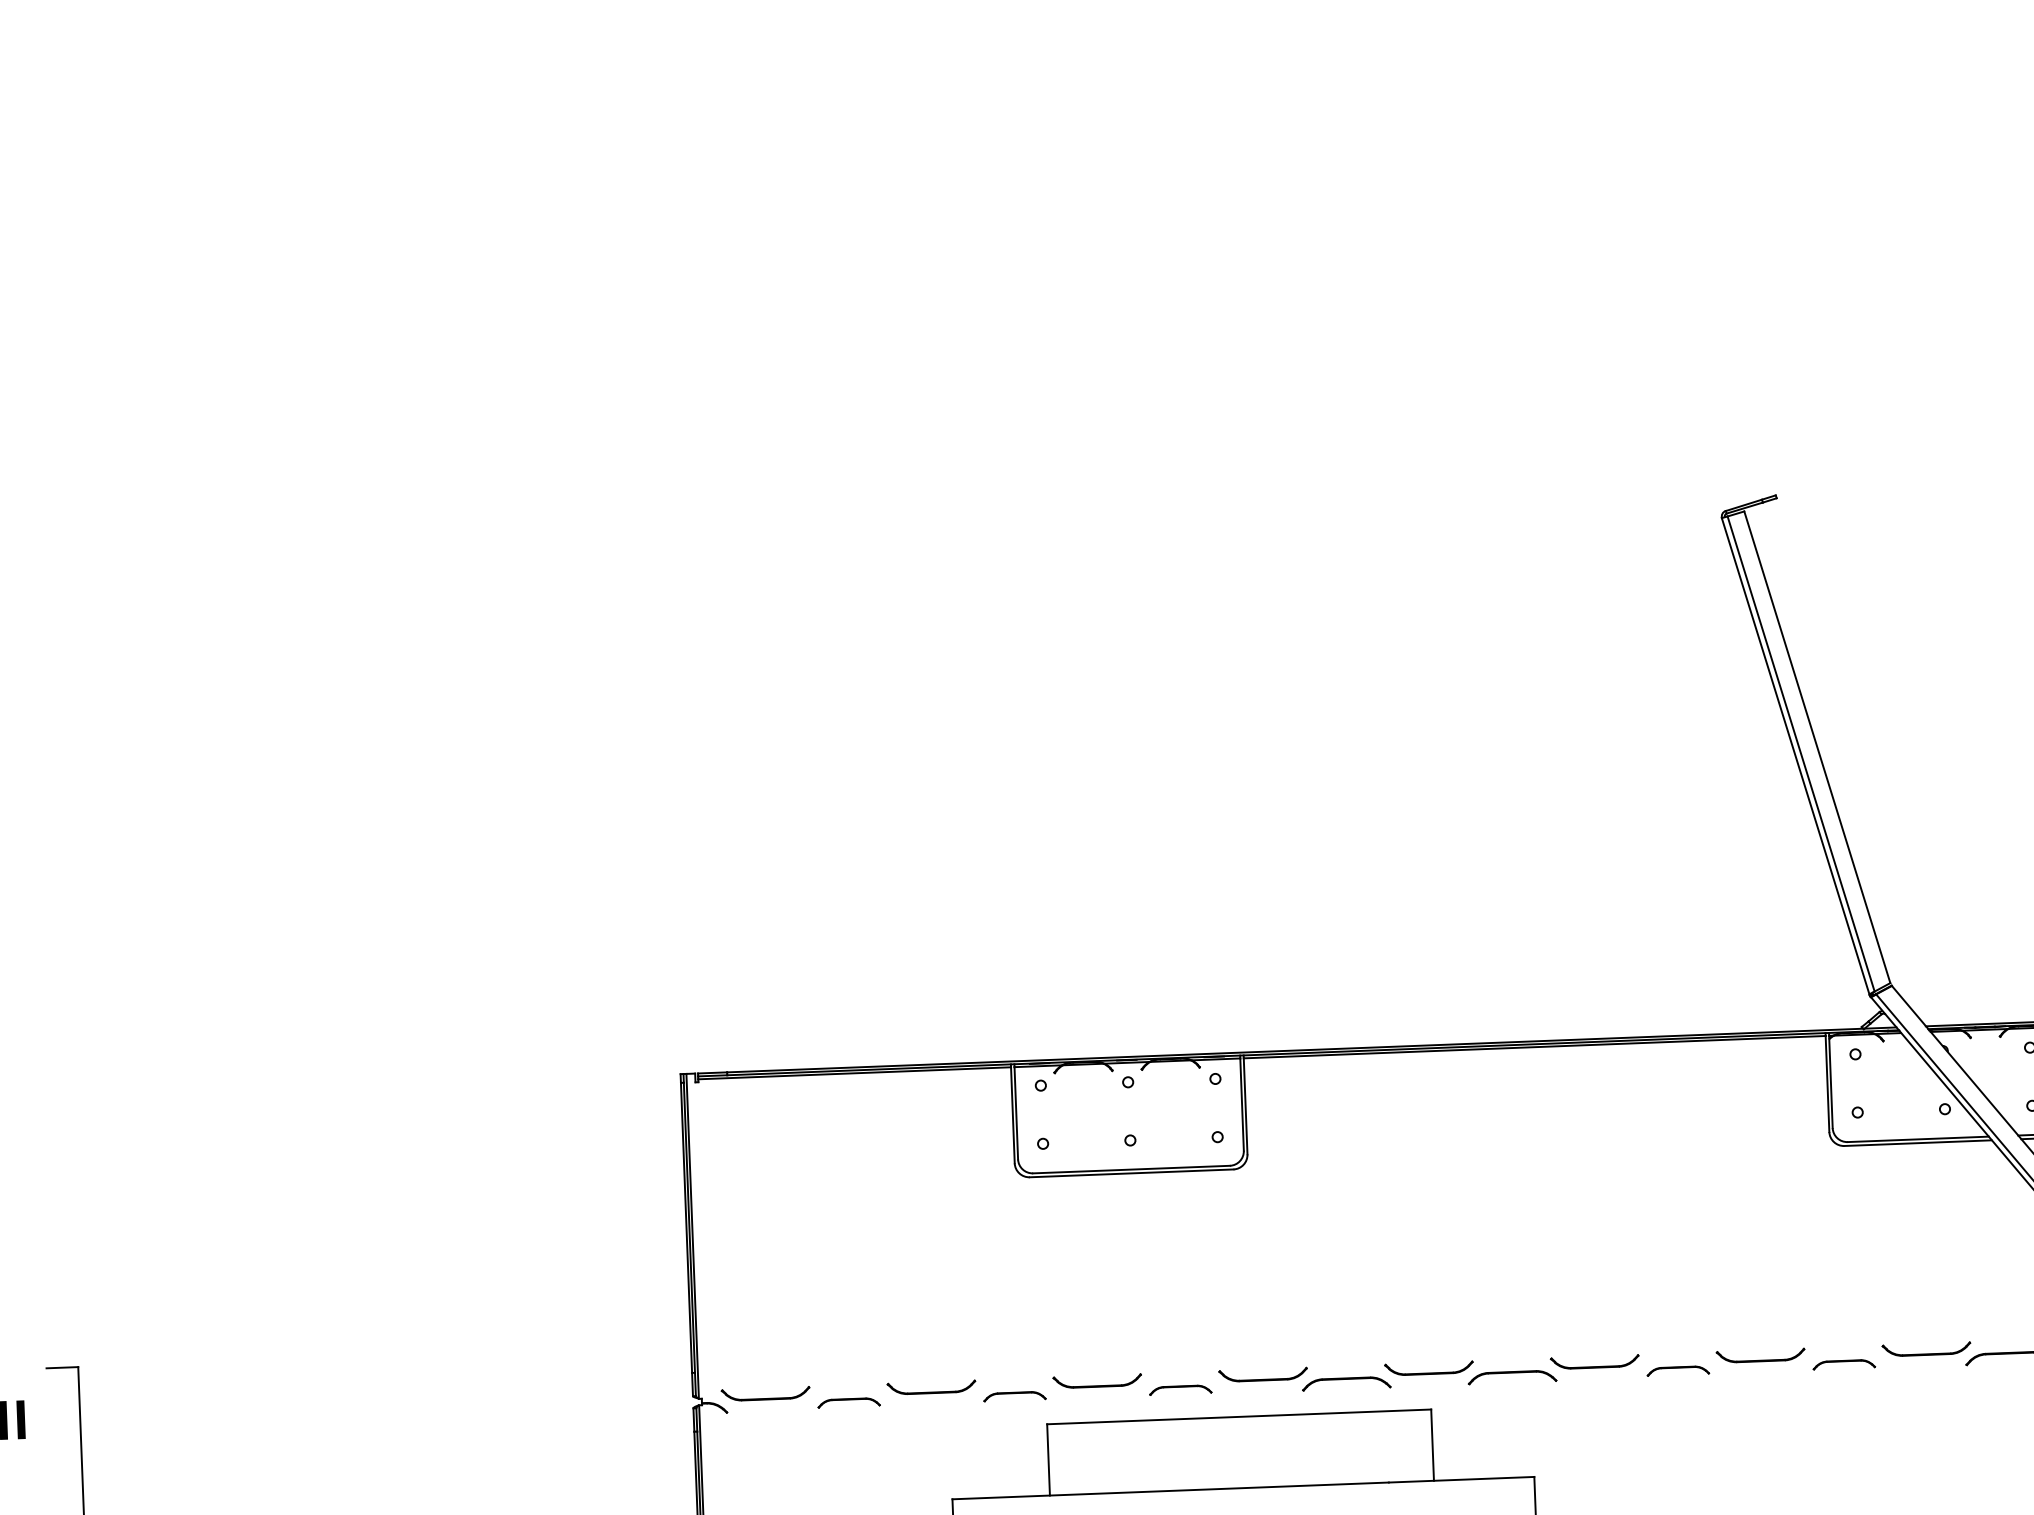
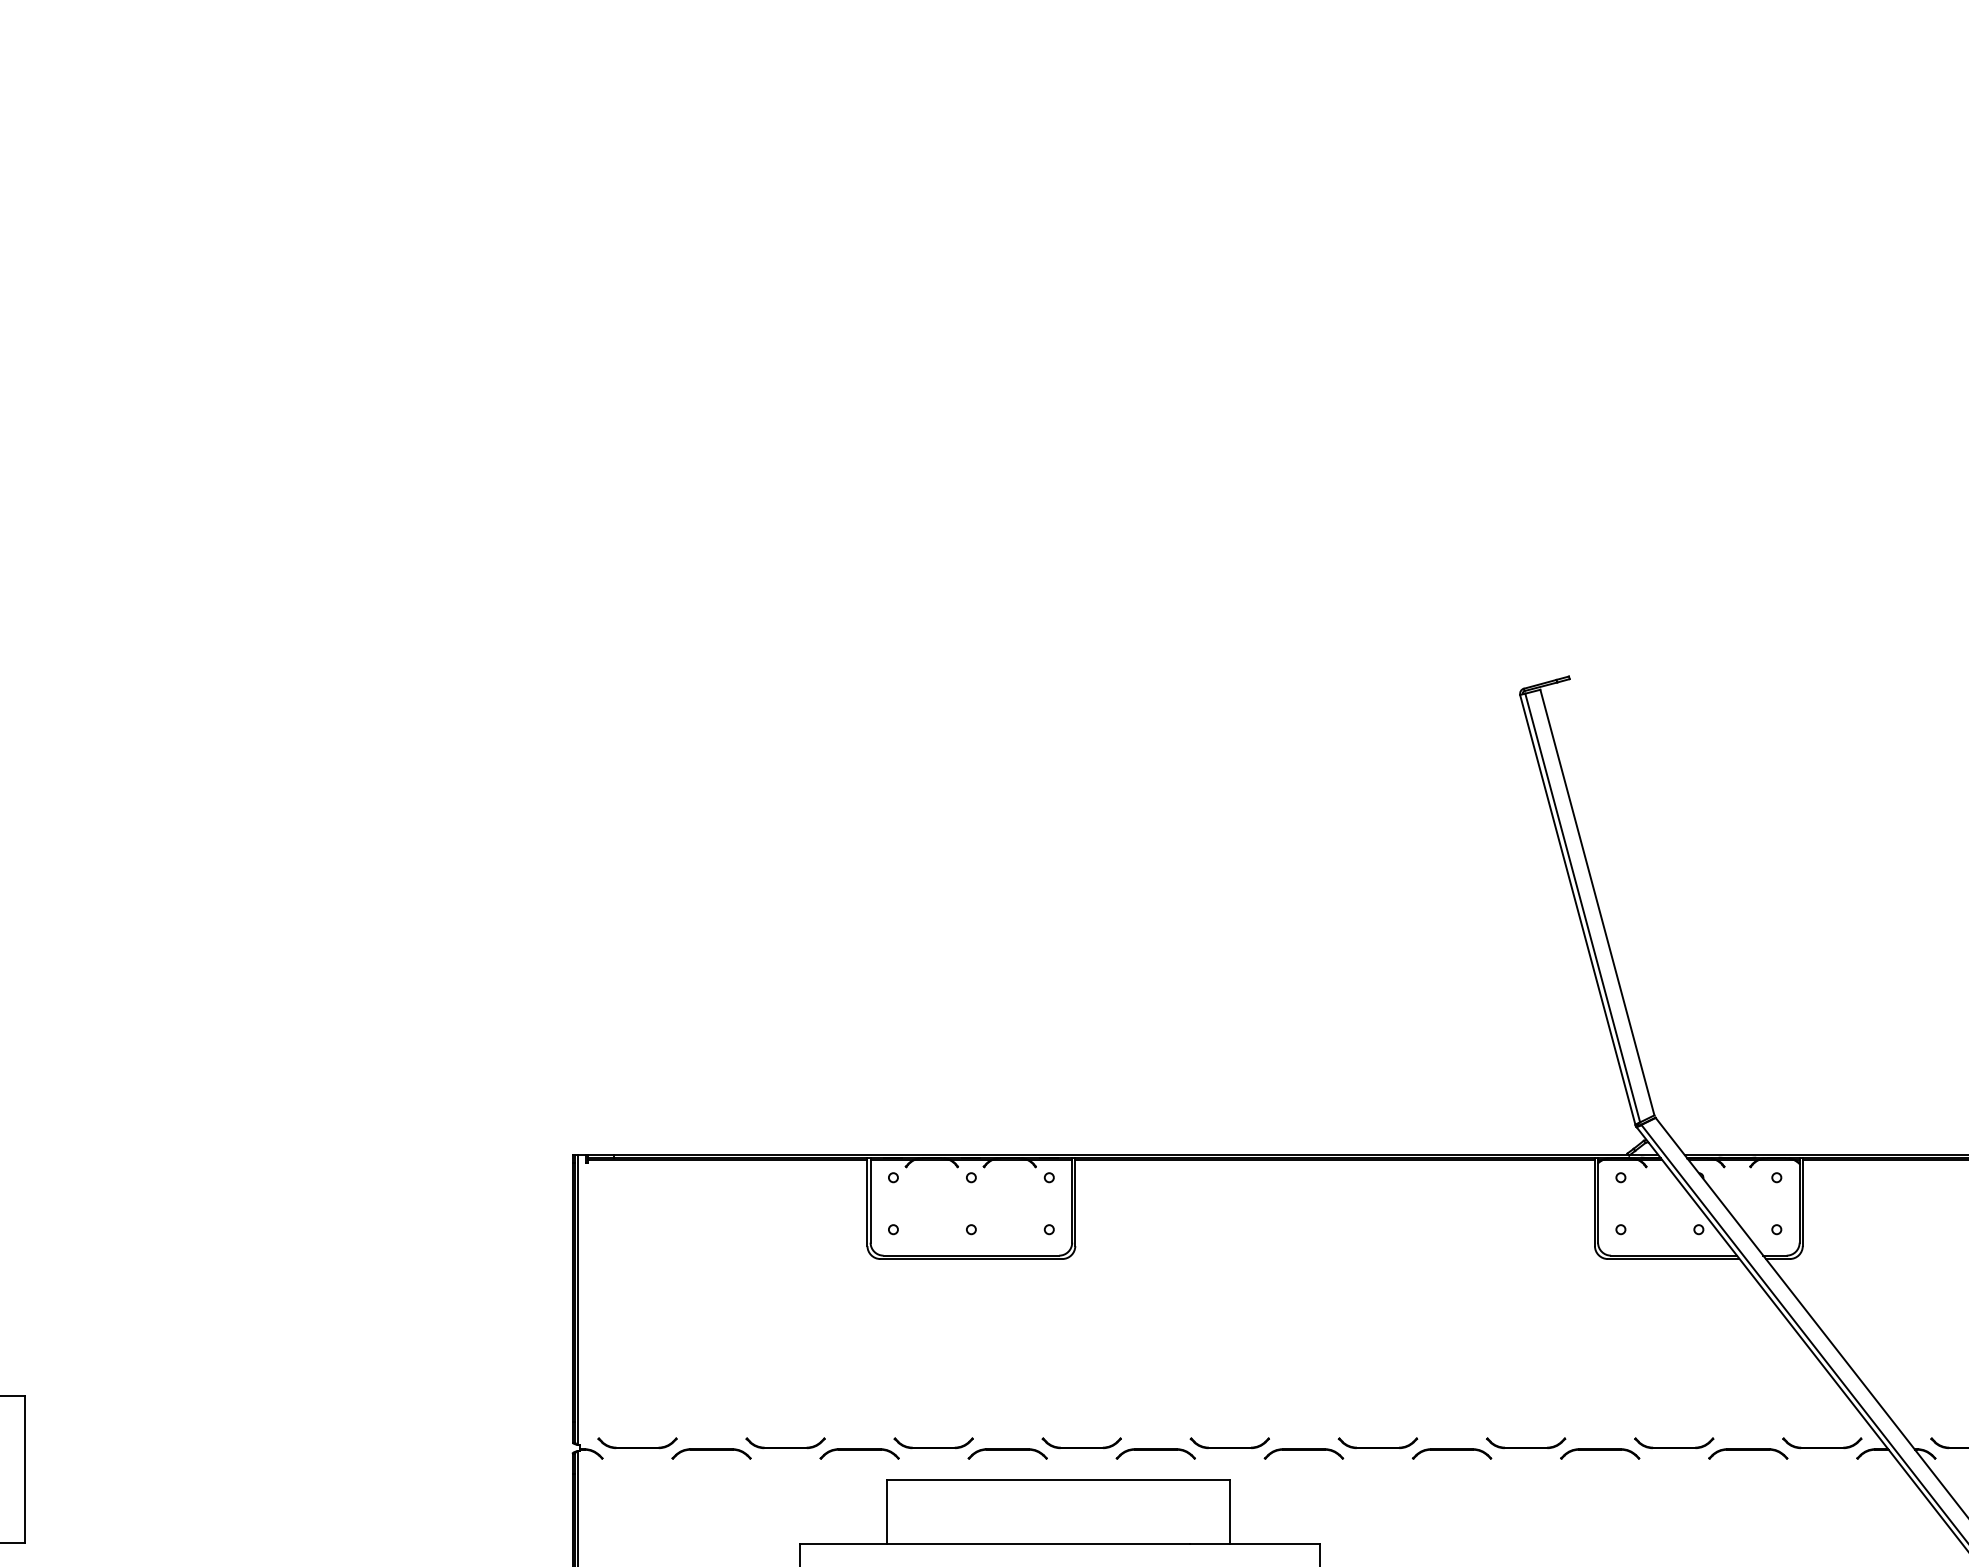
part: (1844, 1364) -> (1600, 1453), size x1.43
part: (1677, 1370) -> (1451, 1453), size x1.43
part: (1180, 1389) -> (1007, 1453), size x1.43
part: (1014, 1395) -> (859, 1453), size x1.43
part: (849, 1402) -> (711, 1453), size x1.43

